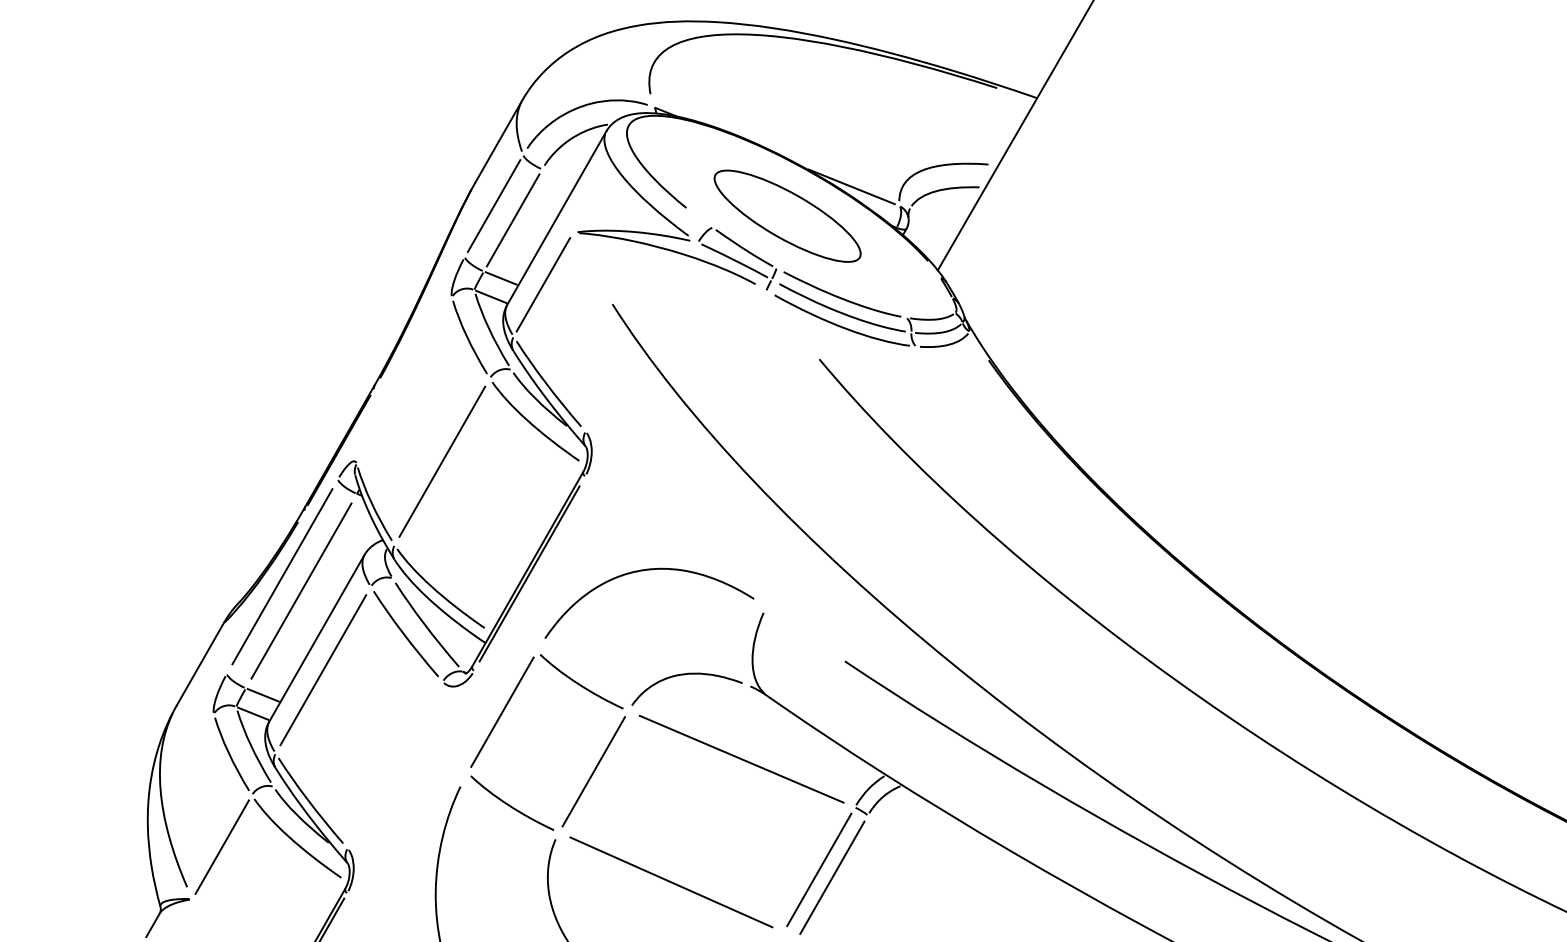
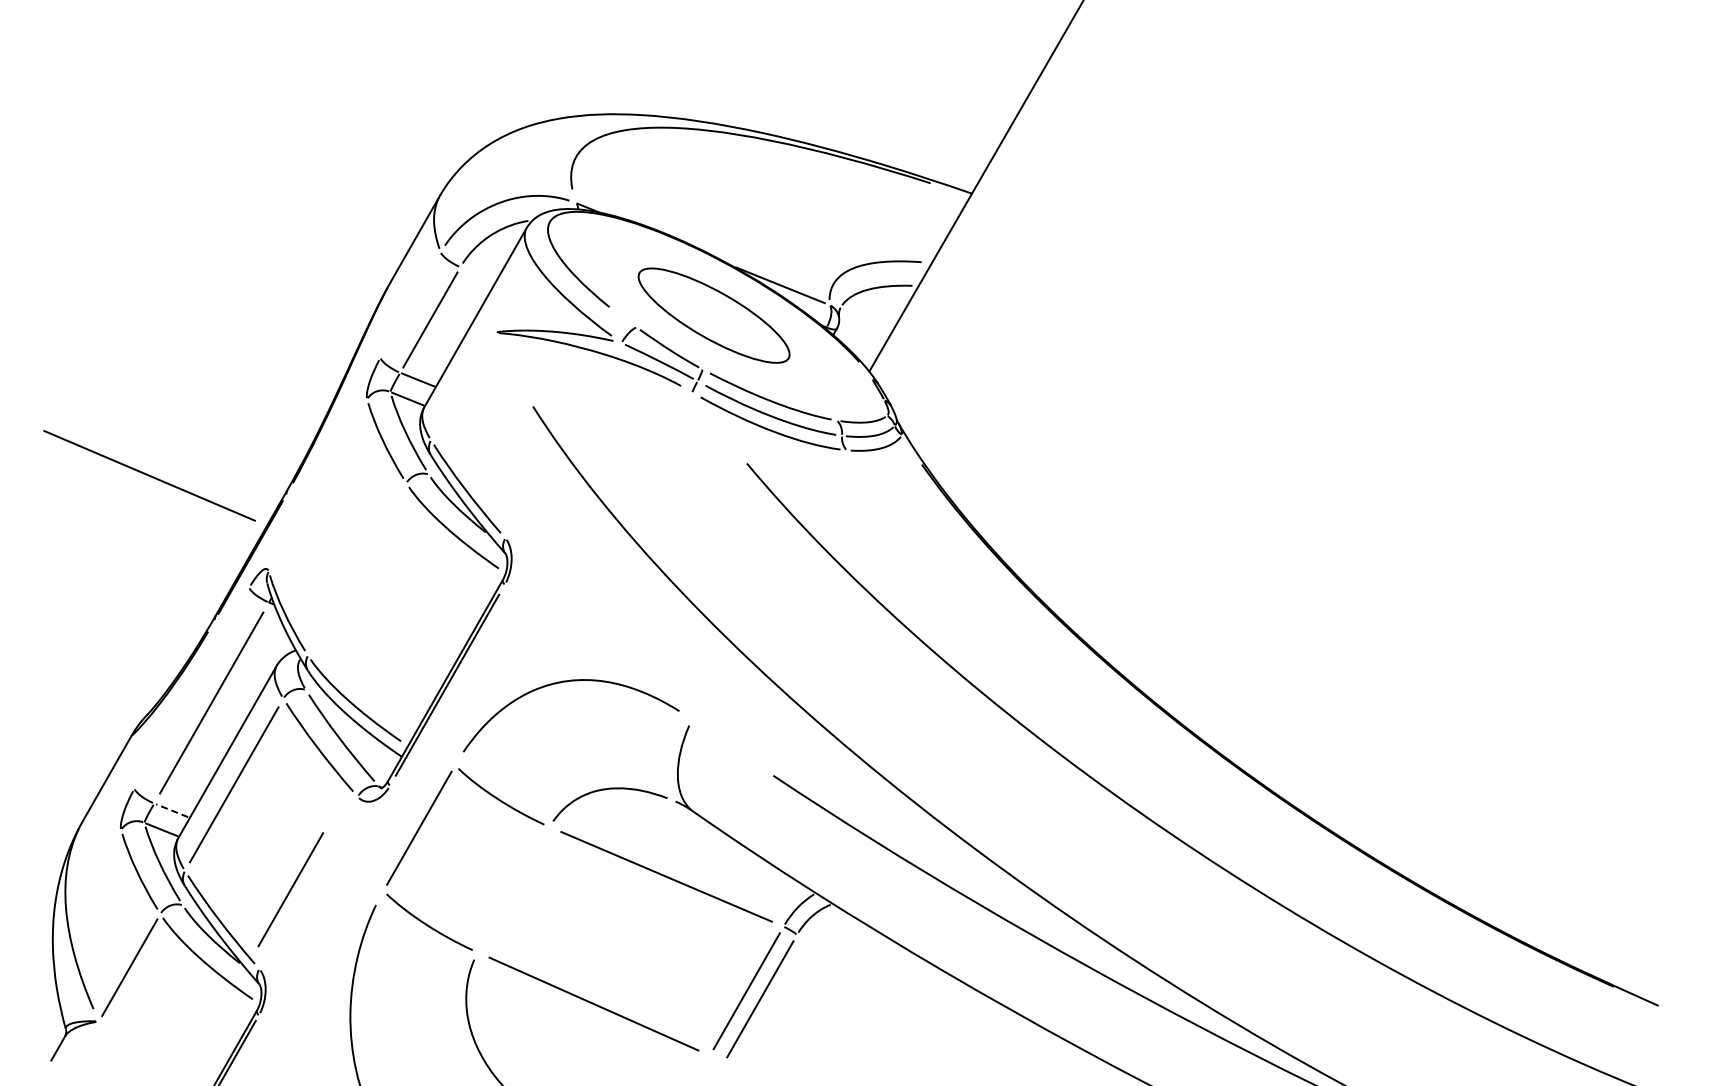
line: (493, 205) -> (410, 304), removed
line: (543, 284) -> (461, 386), removed
line: (241, 370) -> (149, 475), added
line: (441, 460) -> (356, 568), removed
line: (281, 576) -> (191, 687), removed
line: (262, 695) -> (171, 810), solid -> dashed
line: (593, 771) -> (290, 889), moved

